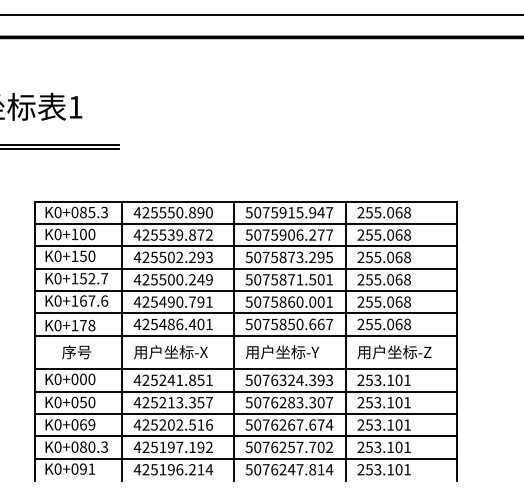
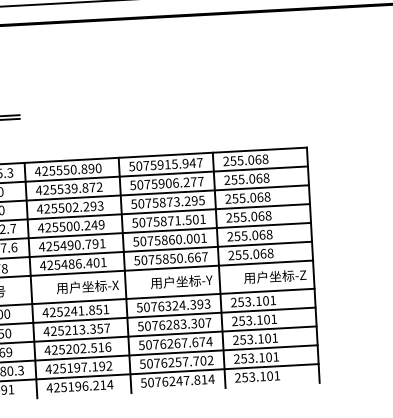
text: (170, 352) -> (87, 287), moved
text: (282, 352) -> (181, 281), moved
text: (394, 352) -> (275, 276), moved

